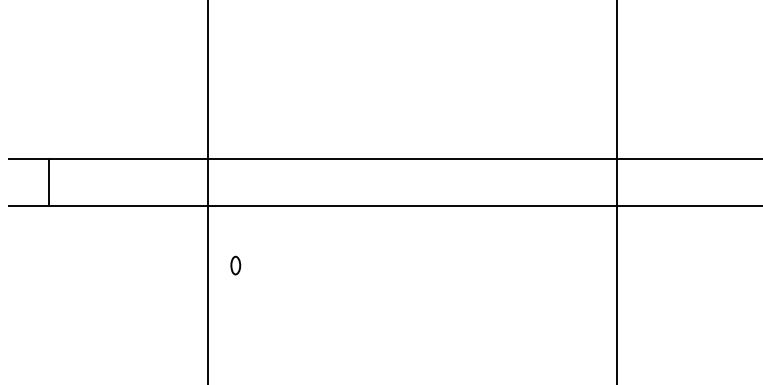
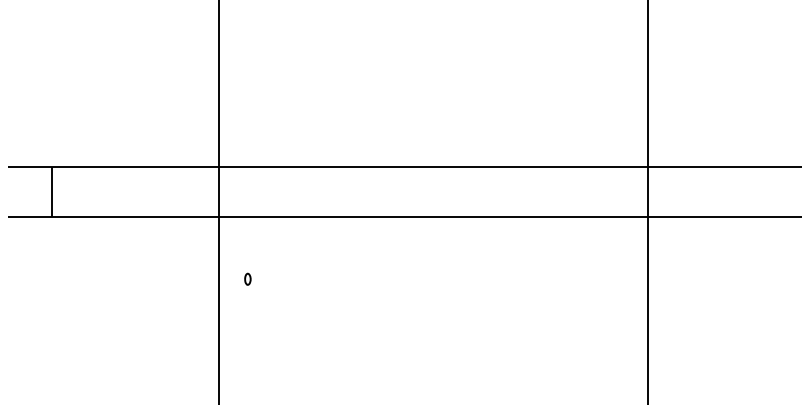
part: (235, 265) -> (247, 279), size x0.6

